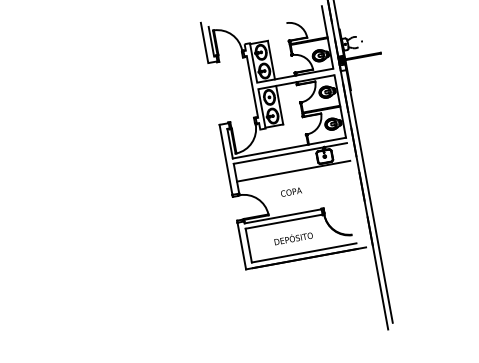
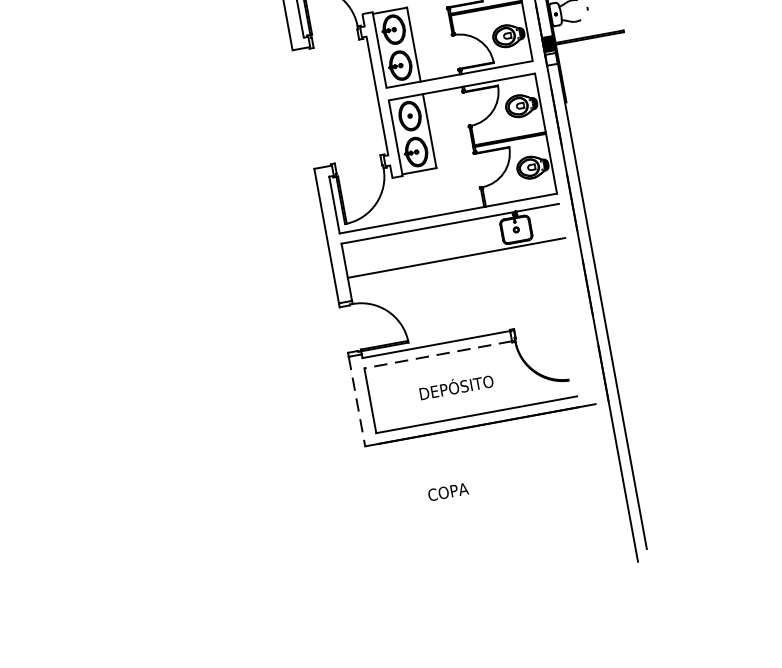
text: (291, 191) -> (448, 490), moved
line: (283, 221) -> (437, 354), solid -> dashed
line: (241, 246) -> (356, 402), solid -> dashed

